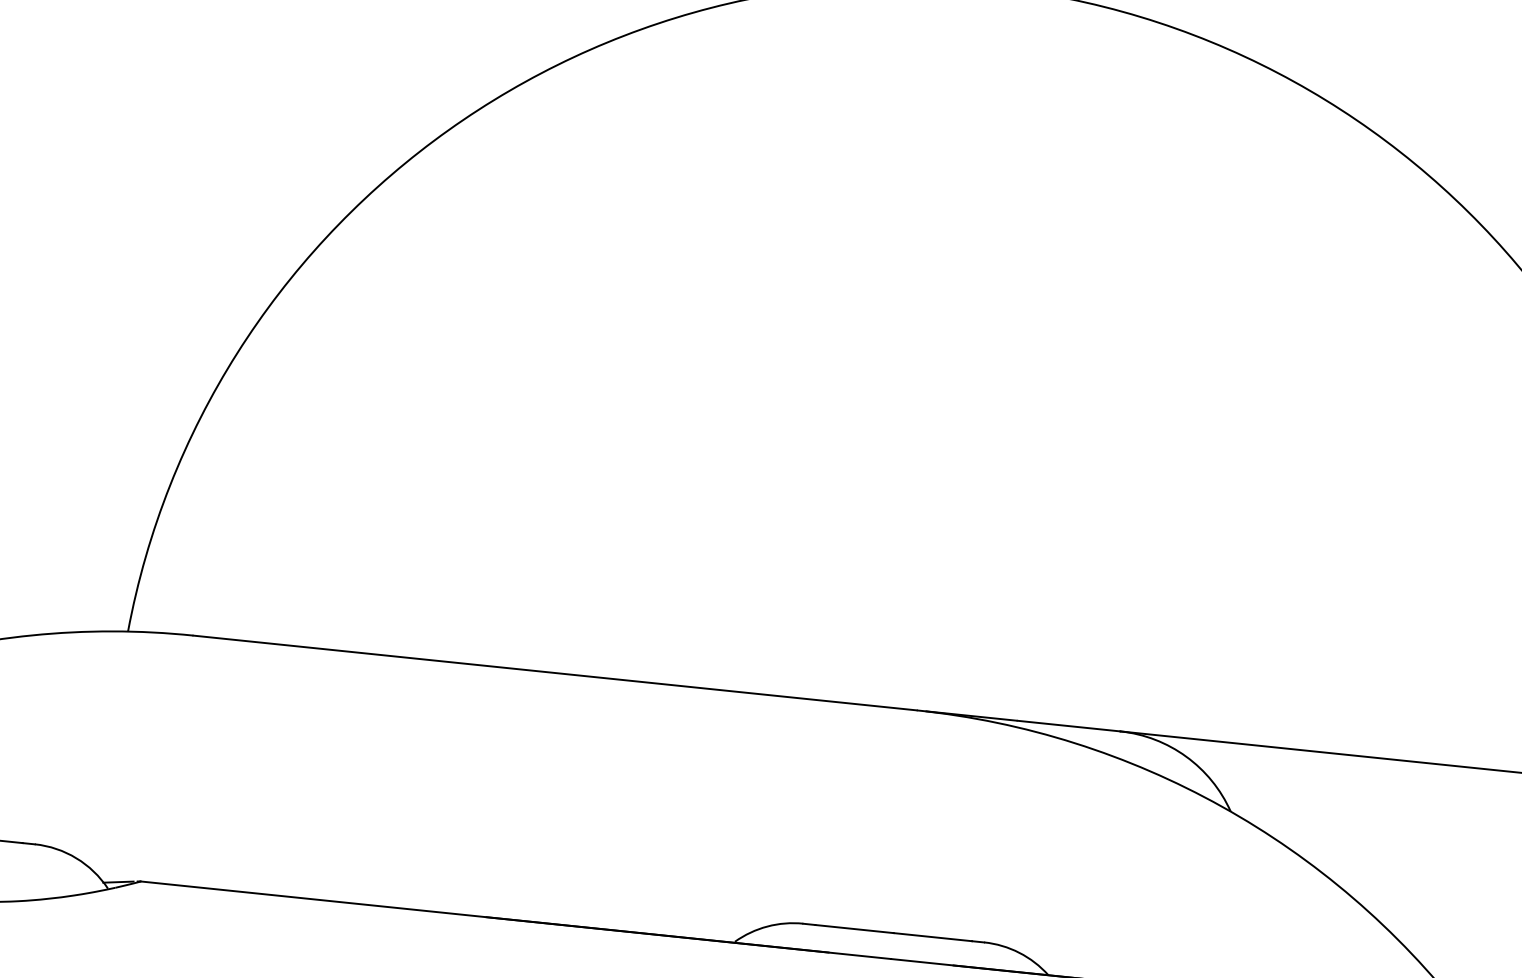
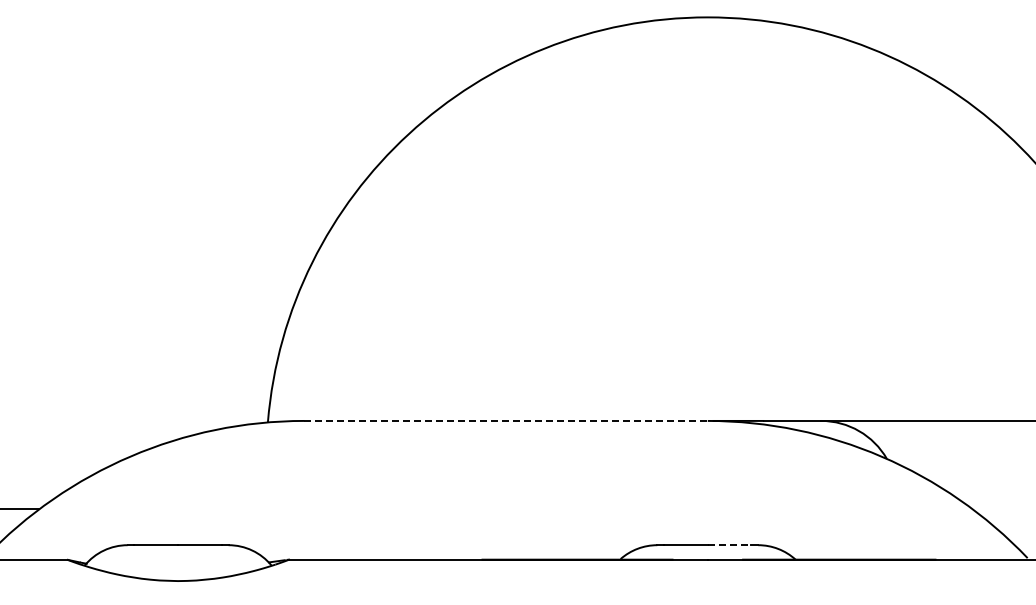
line: (556, 672) -> (506, 420), solid -> dashed
line: (932, 937) -> (729, 545), solid -> dashed

